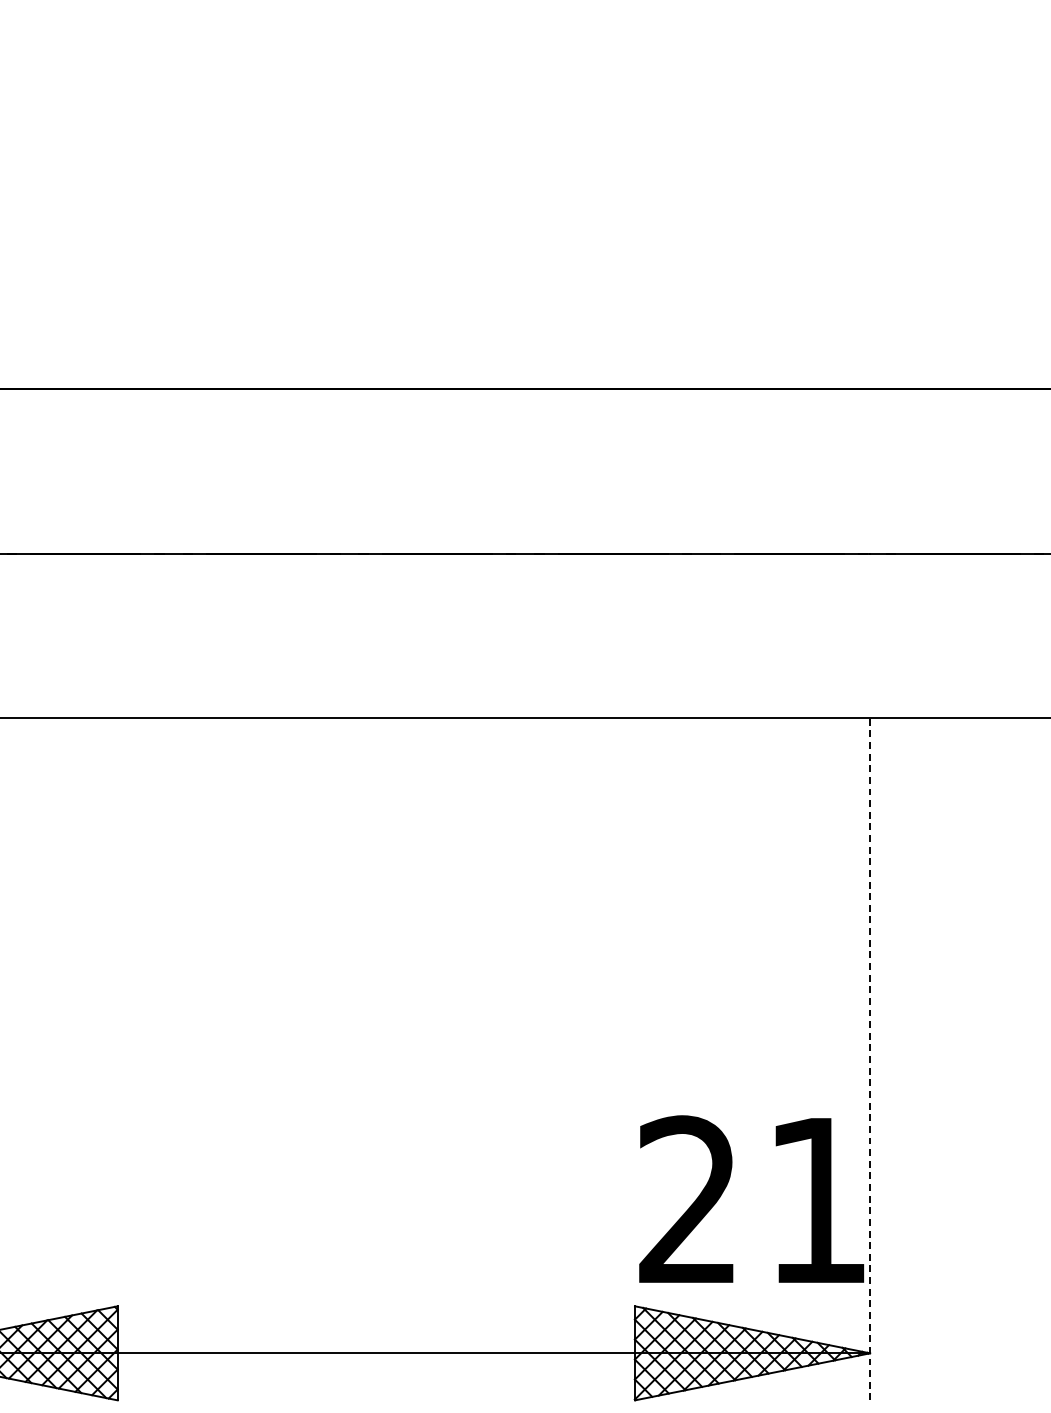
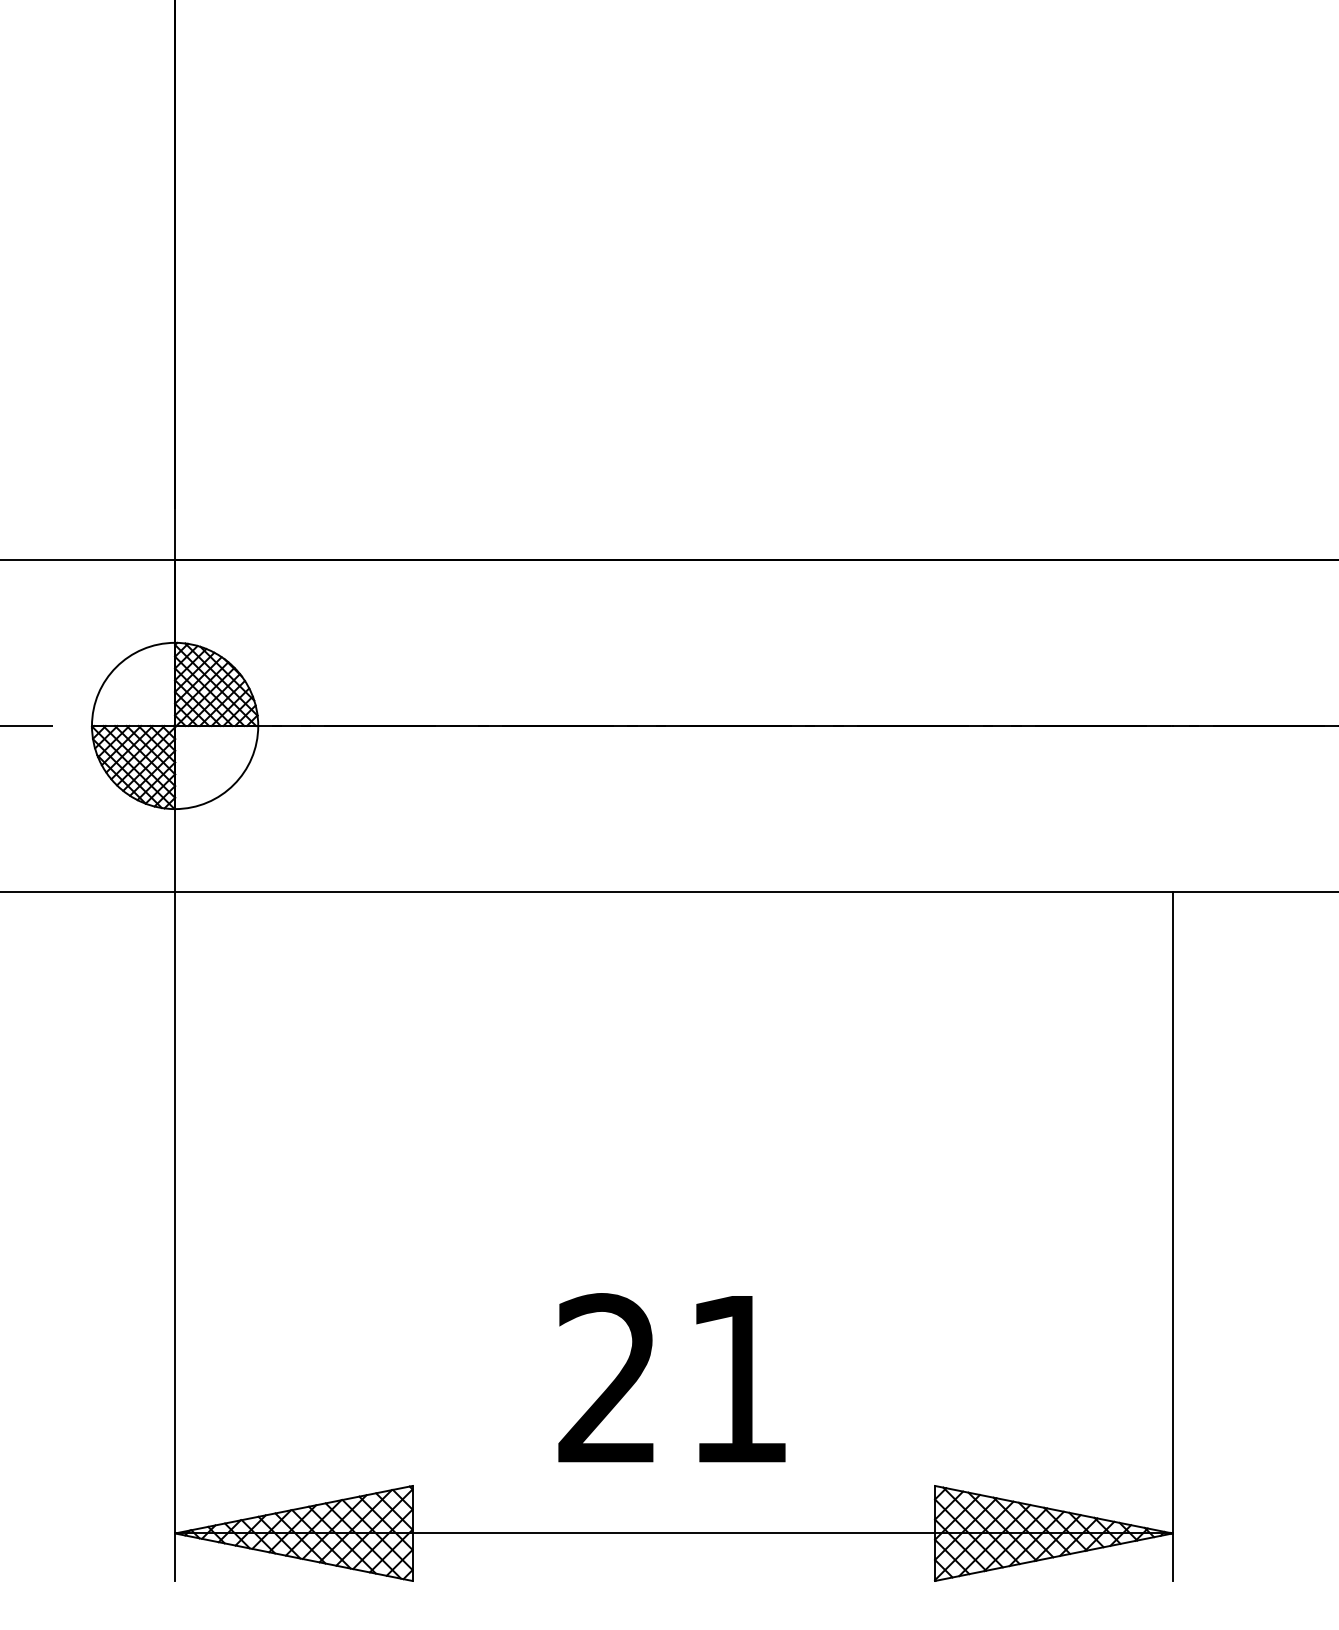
line: (869, 1059) -> (1172, 1236), dashed -> solid
text: (751, 1198) -> (671, 1377), moved

